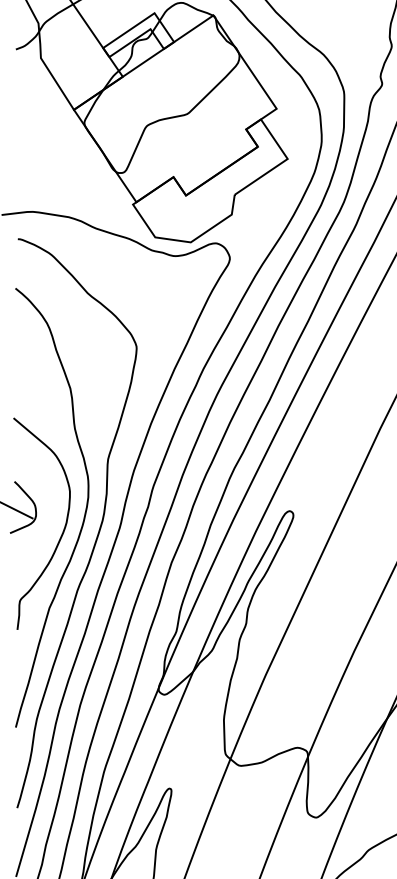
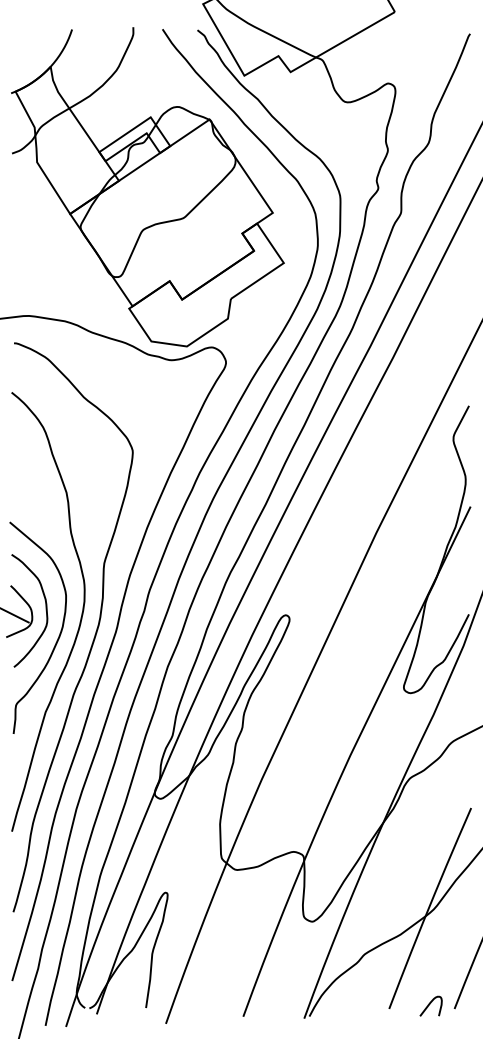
curve: (49, 506) -> (45, 610), added

